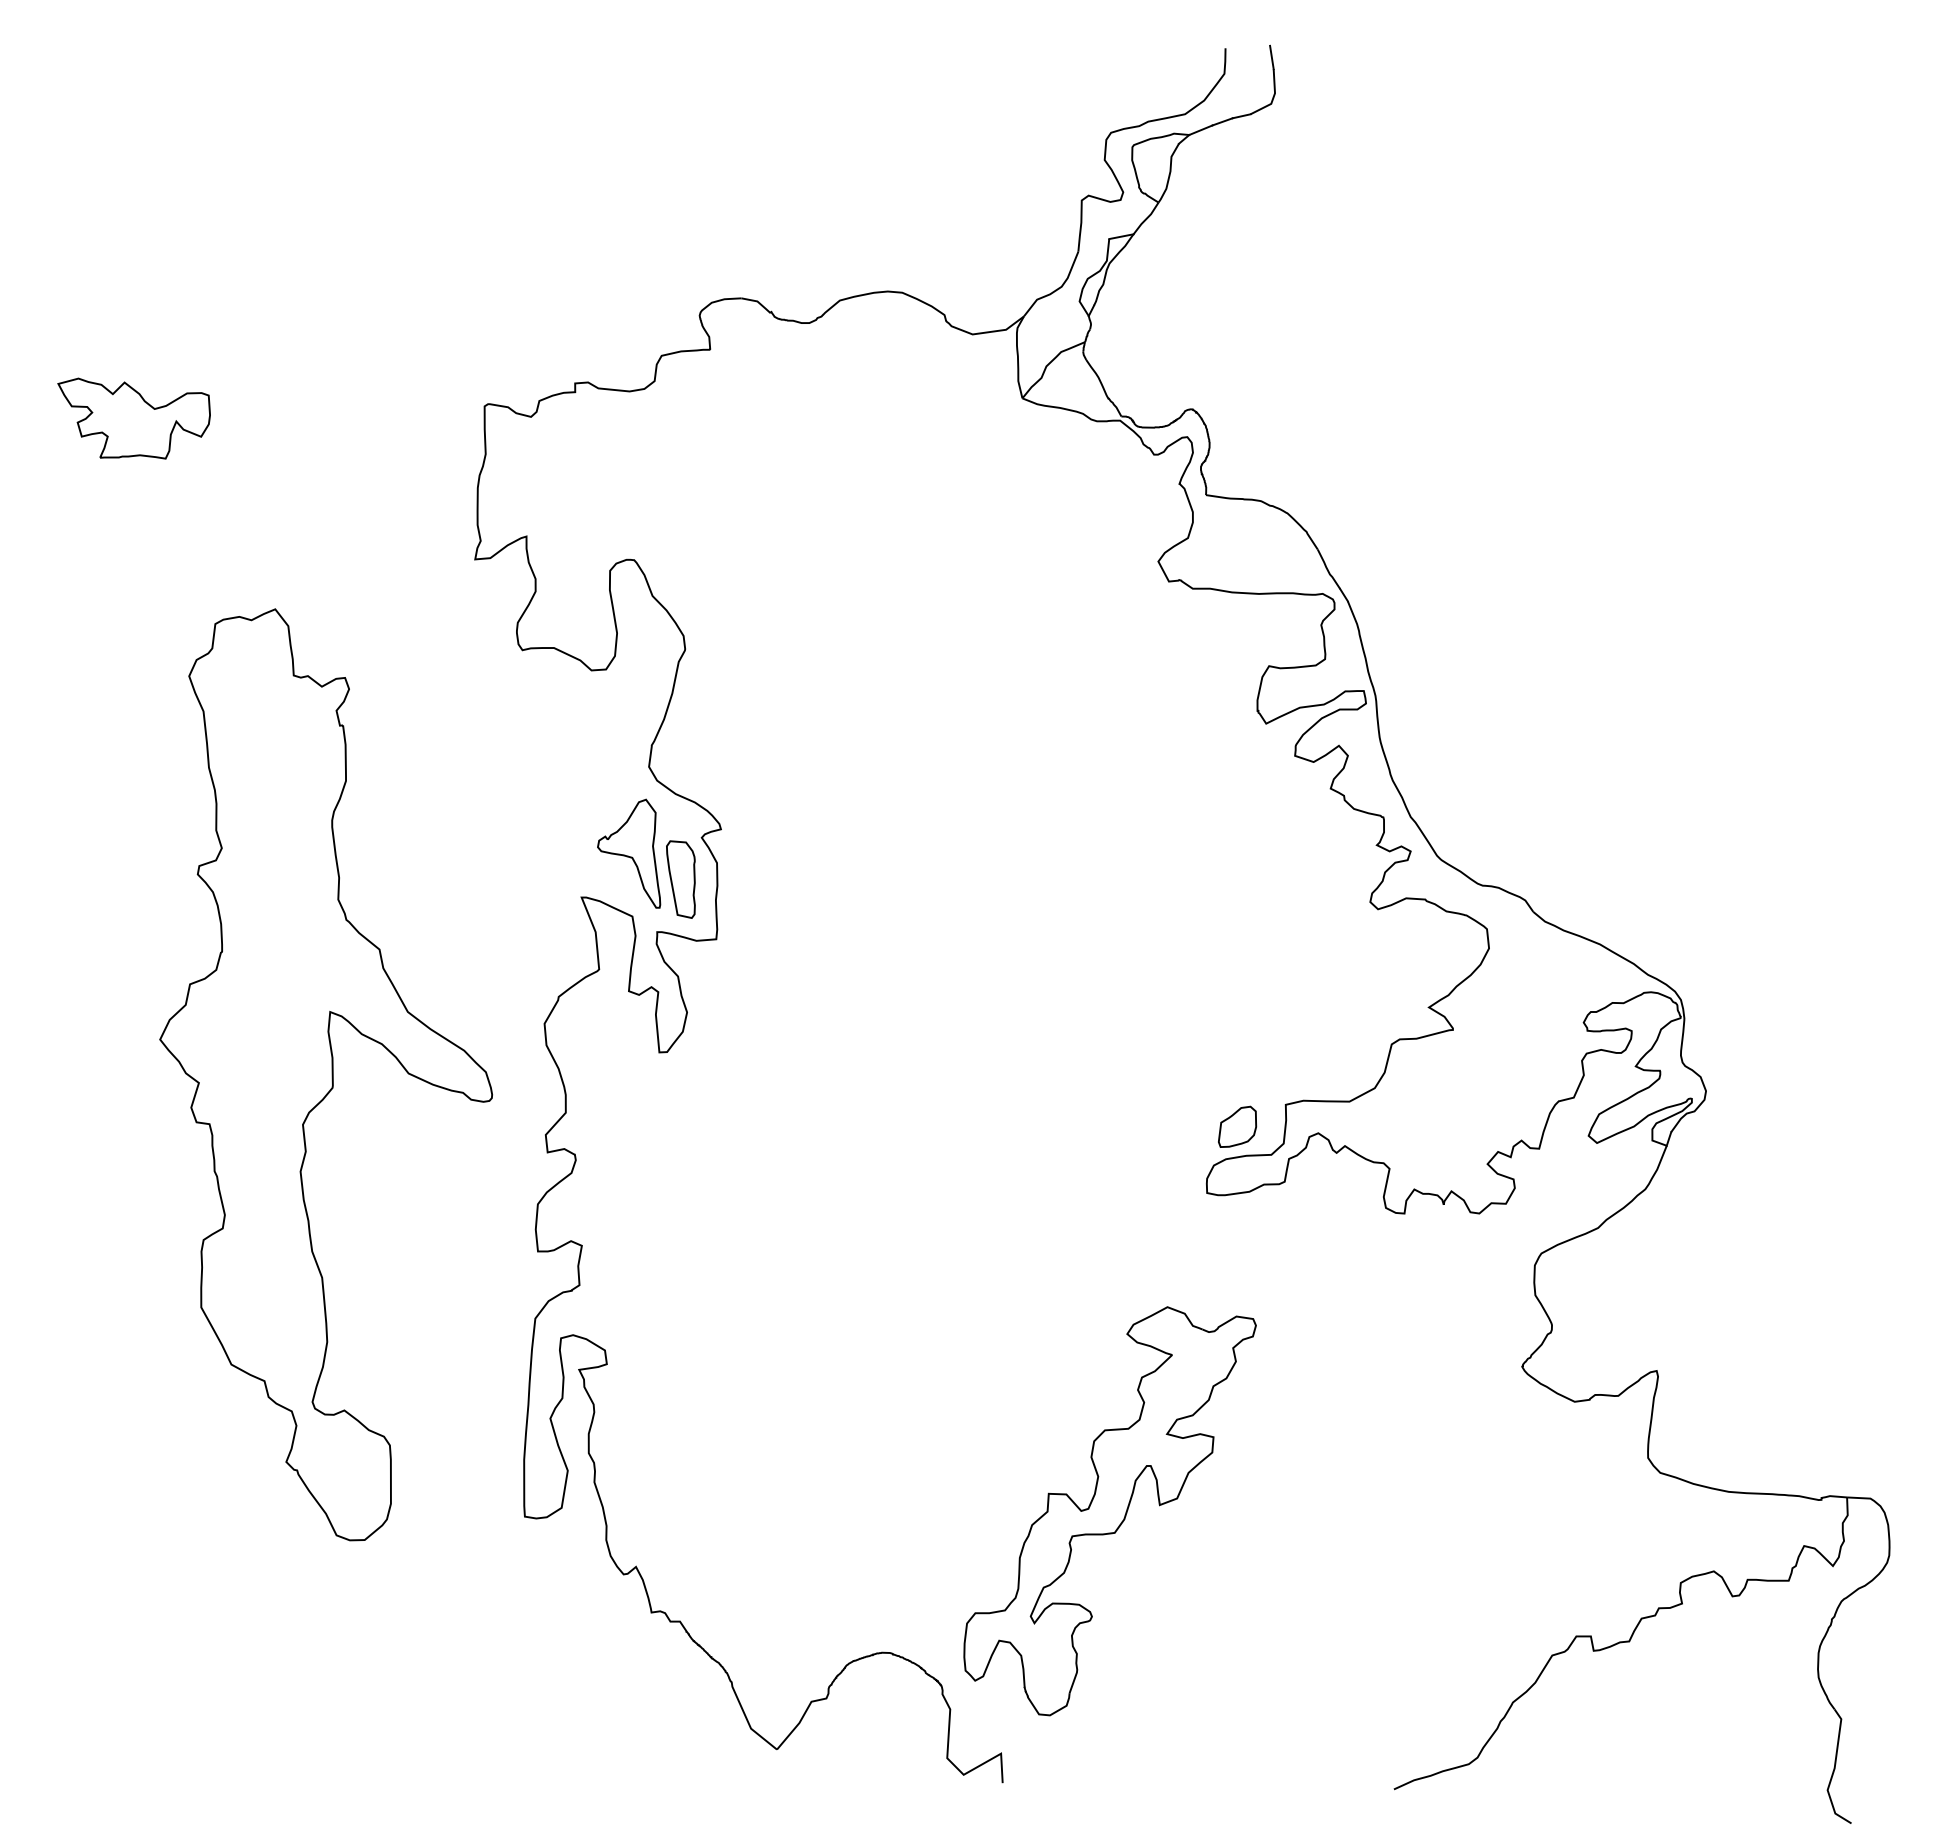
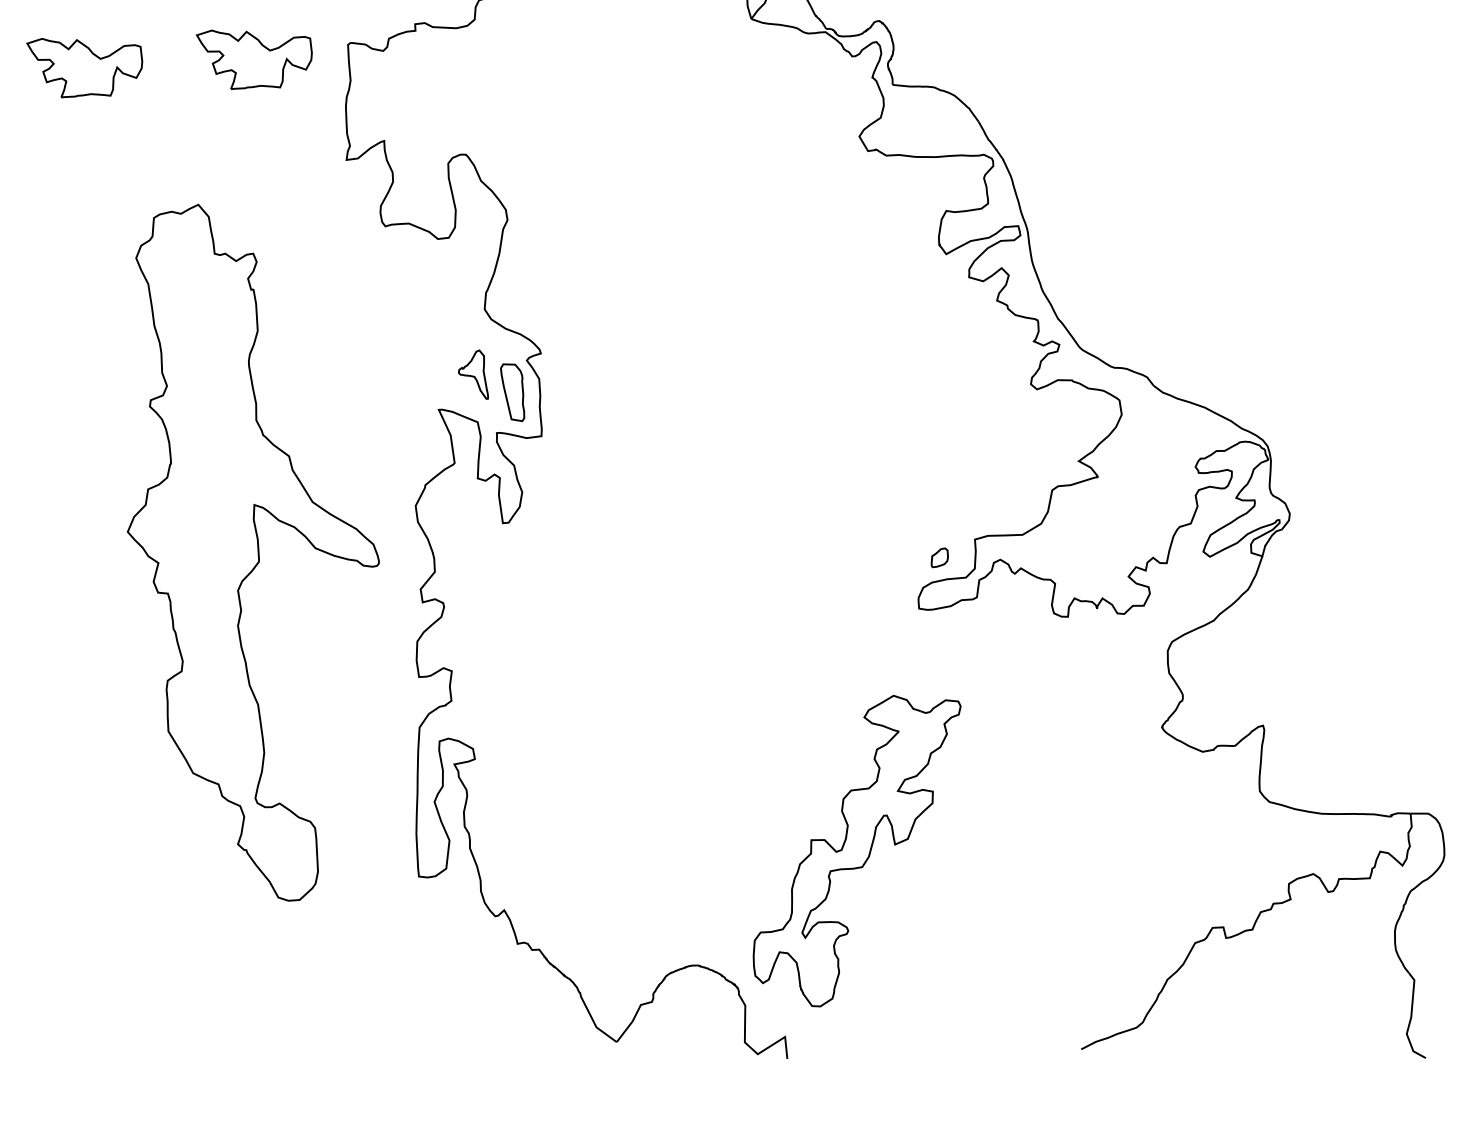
part: (359, 418) -> (254, 58), added
part: (629, 853) -> (473, 375), size x0.6
part: (1237, 1126) -> (939, 557), size x0.6

